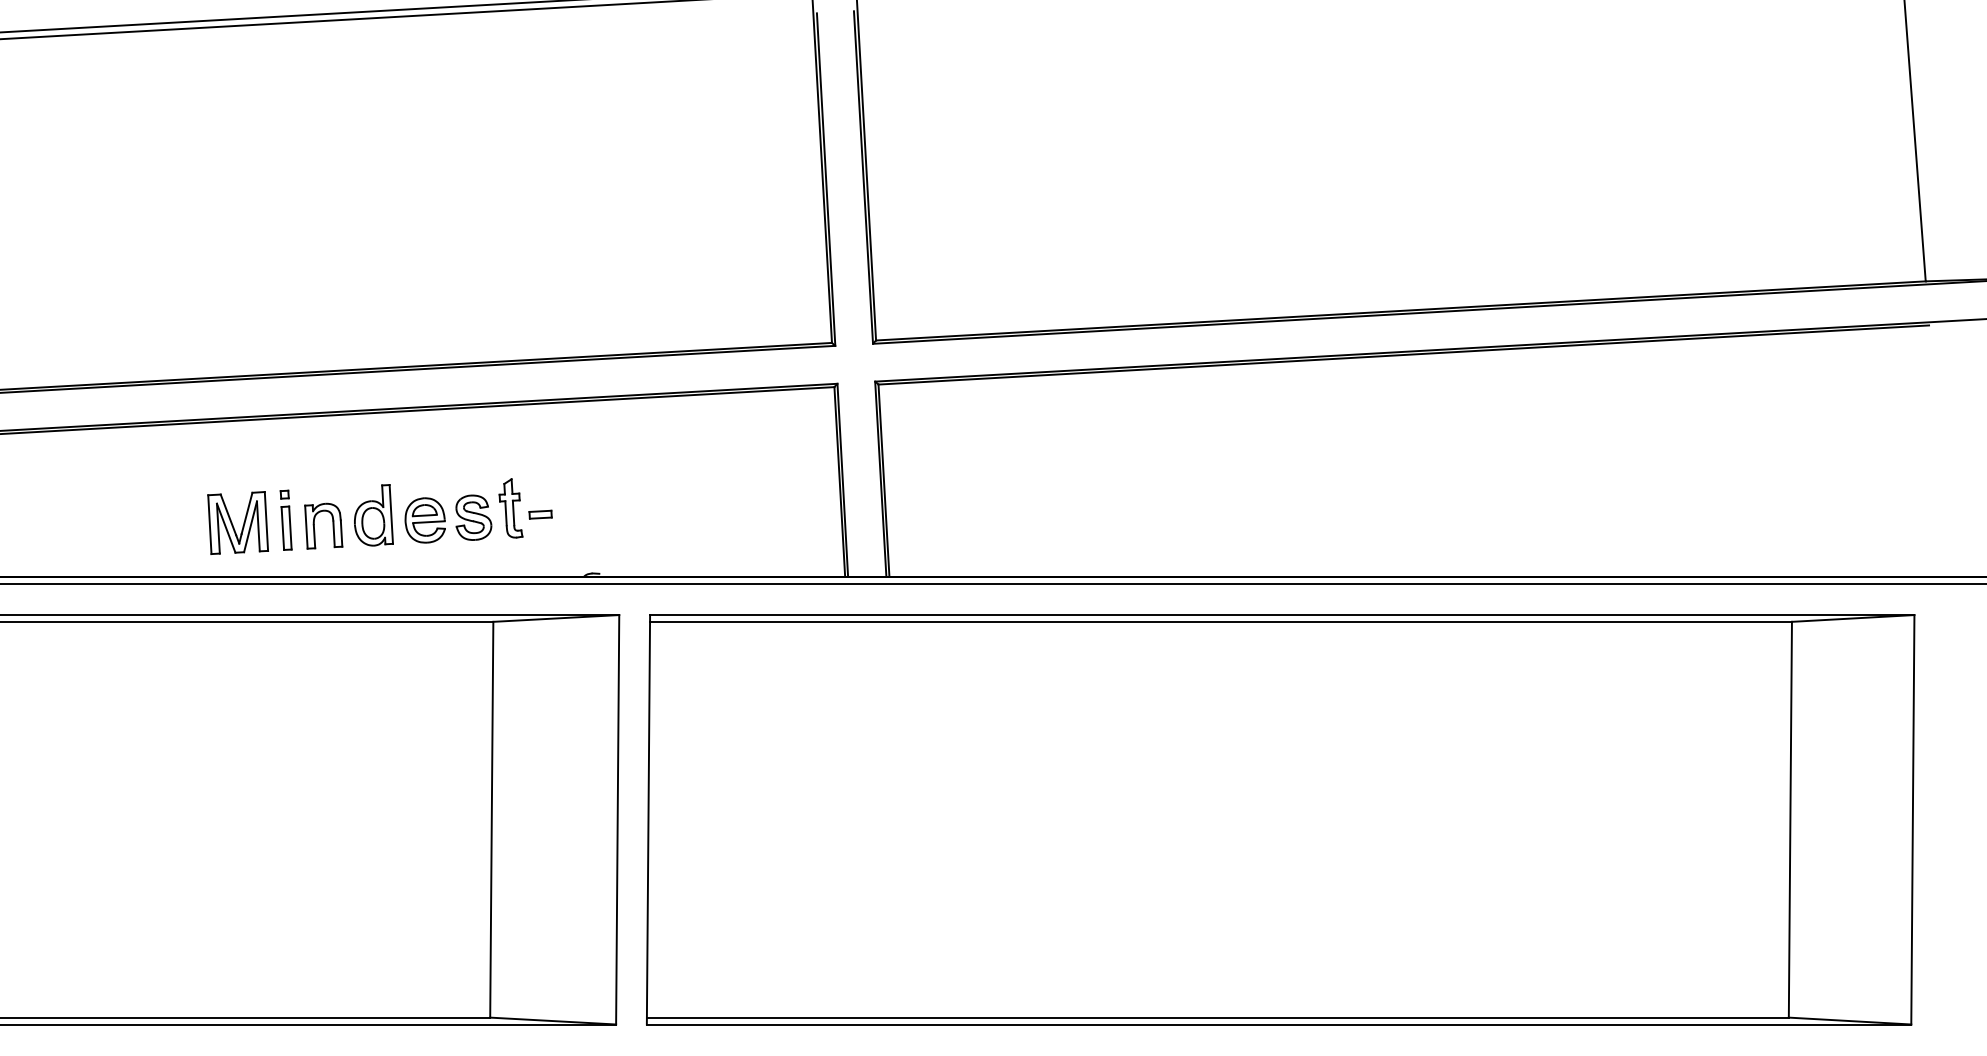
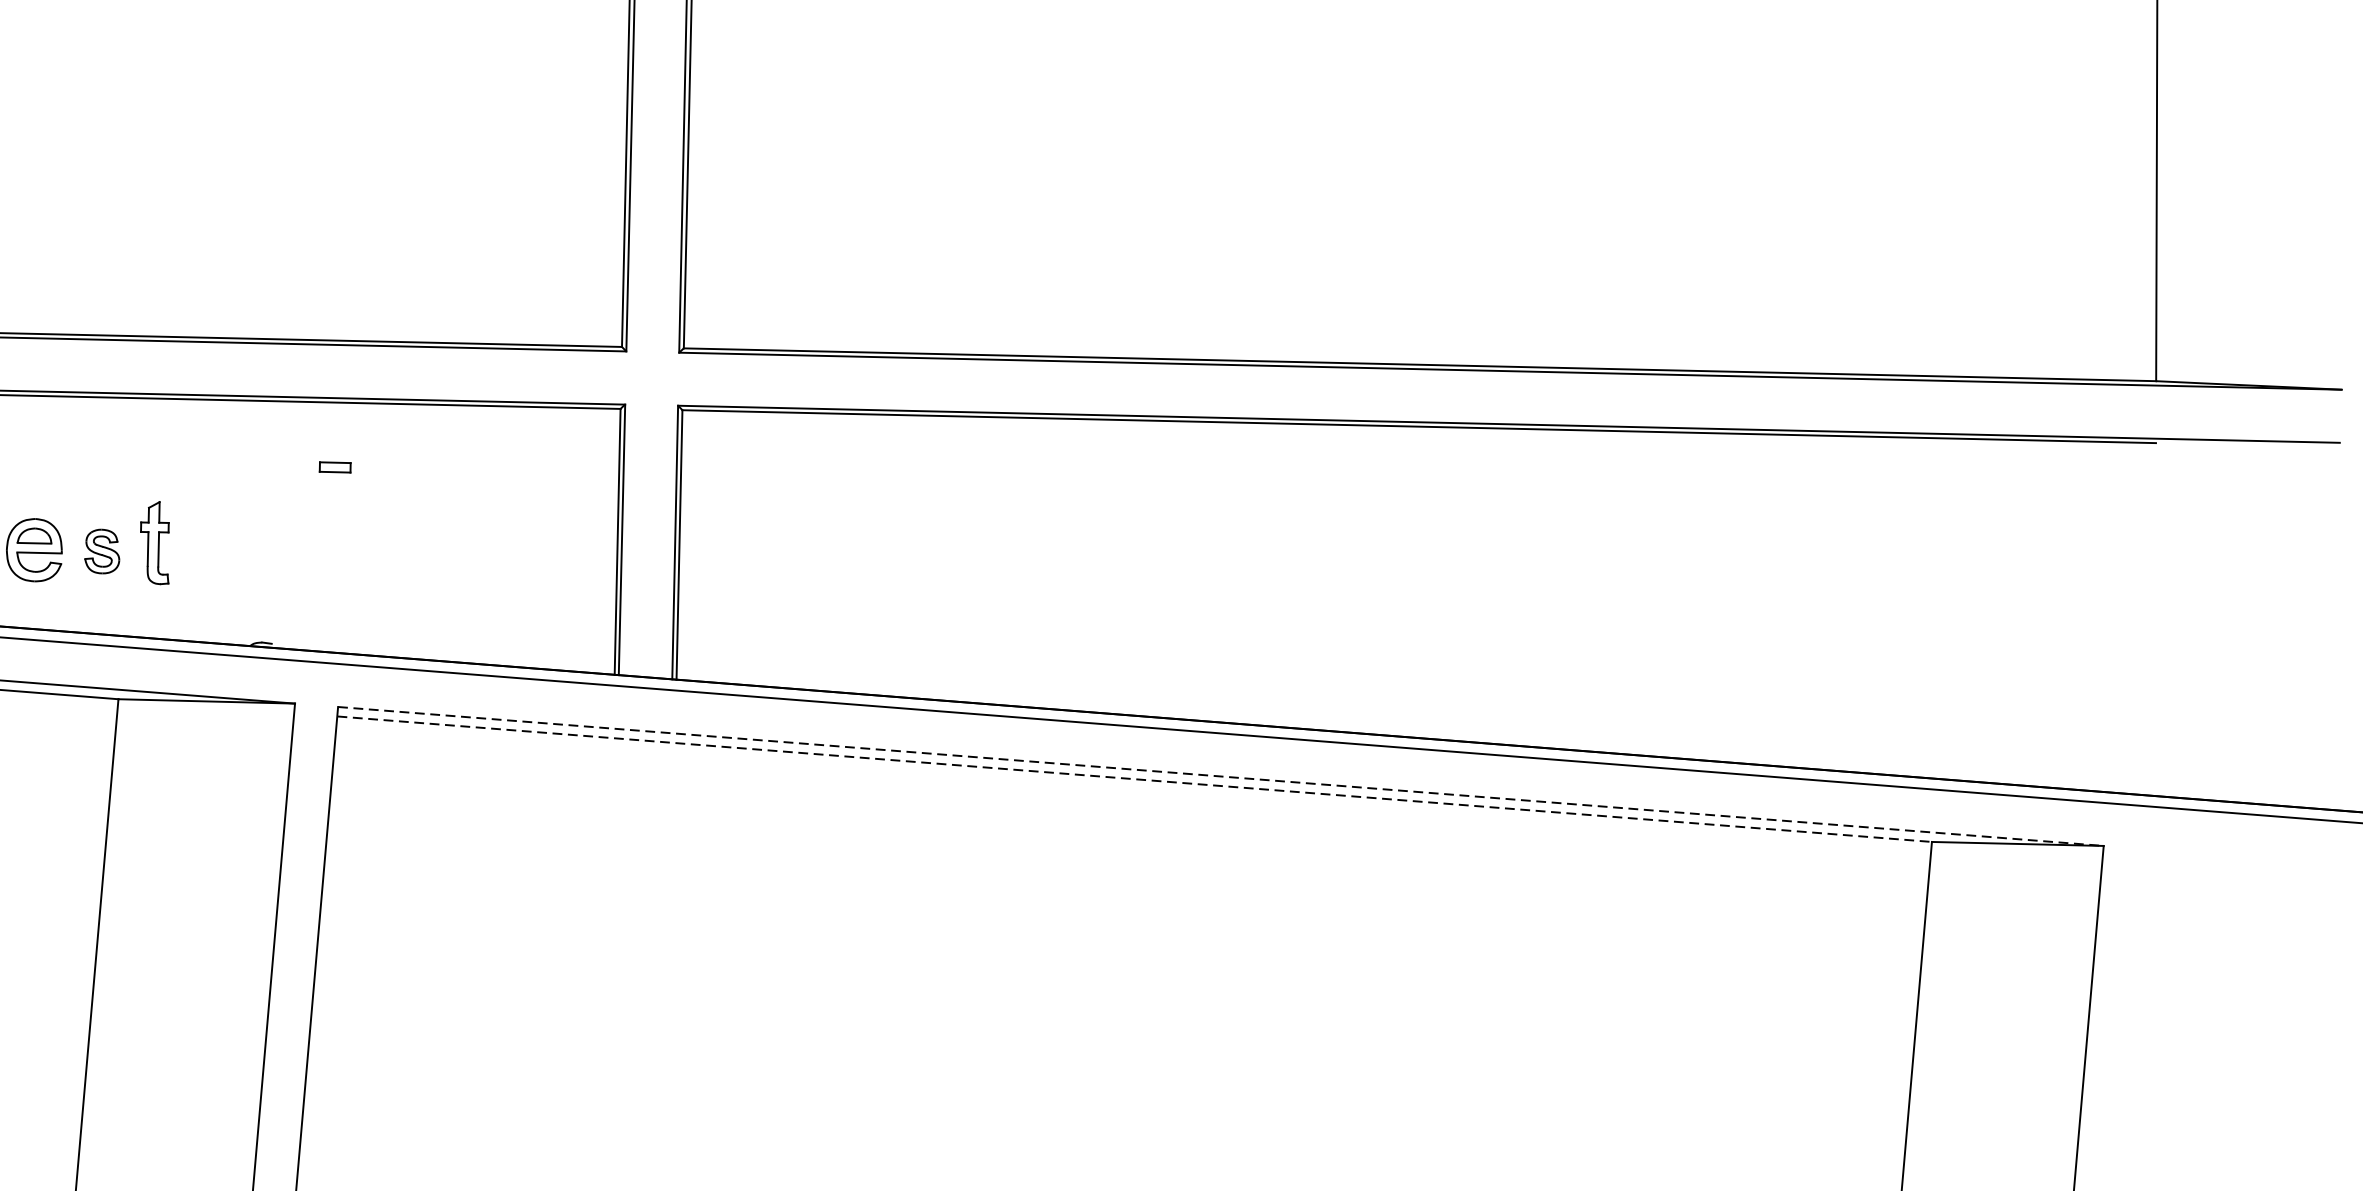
part: (540, 514) -> (335, 467), moved
part: (473, 517) -> (102, 551), size x0.7
line: (1282, 615) -> (1221, 777), solid -> dashed
line: (1221, 621) -> (1135, 778), solid -> dashed

